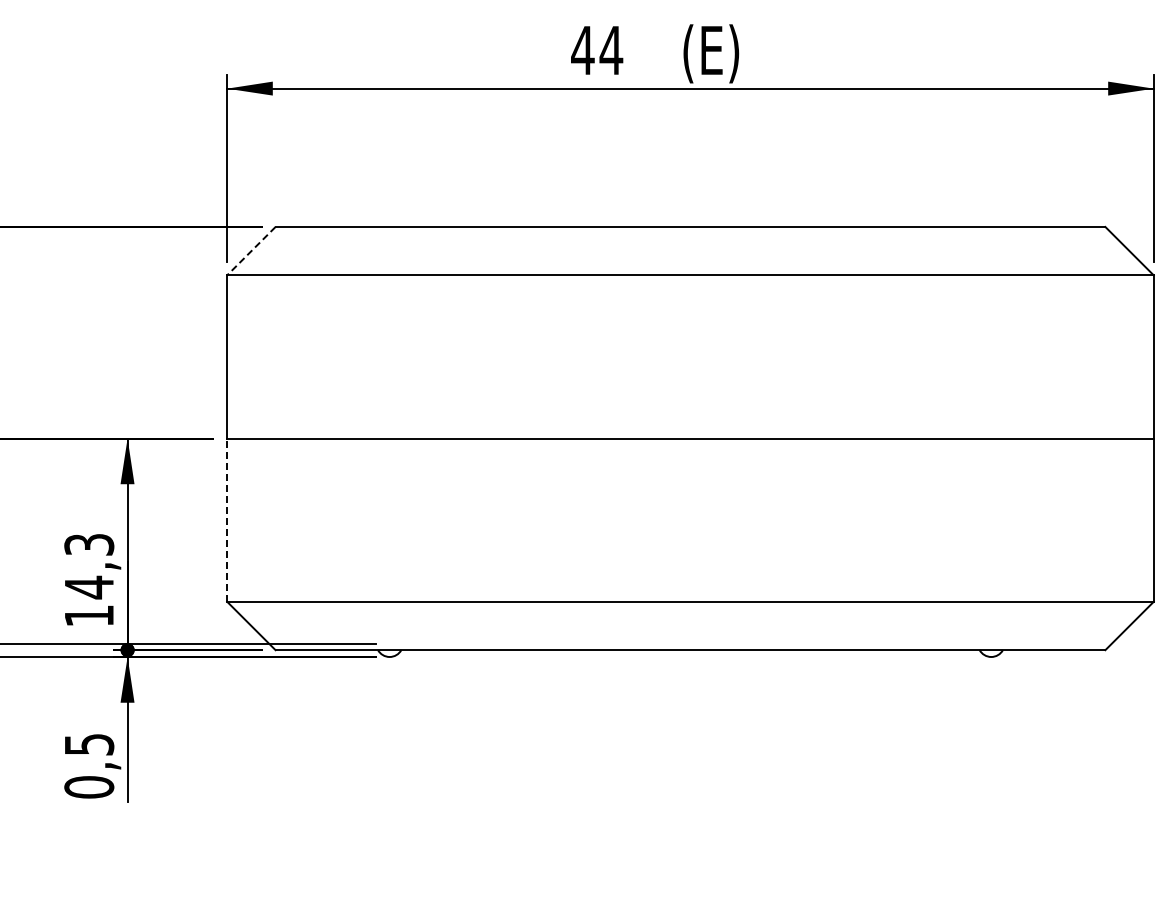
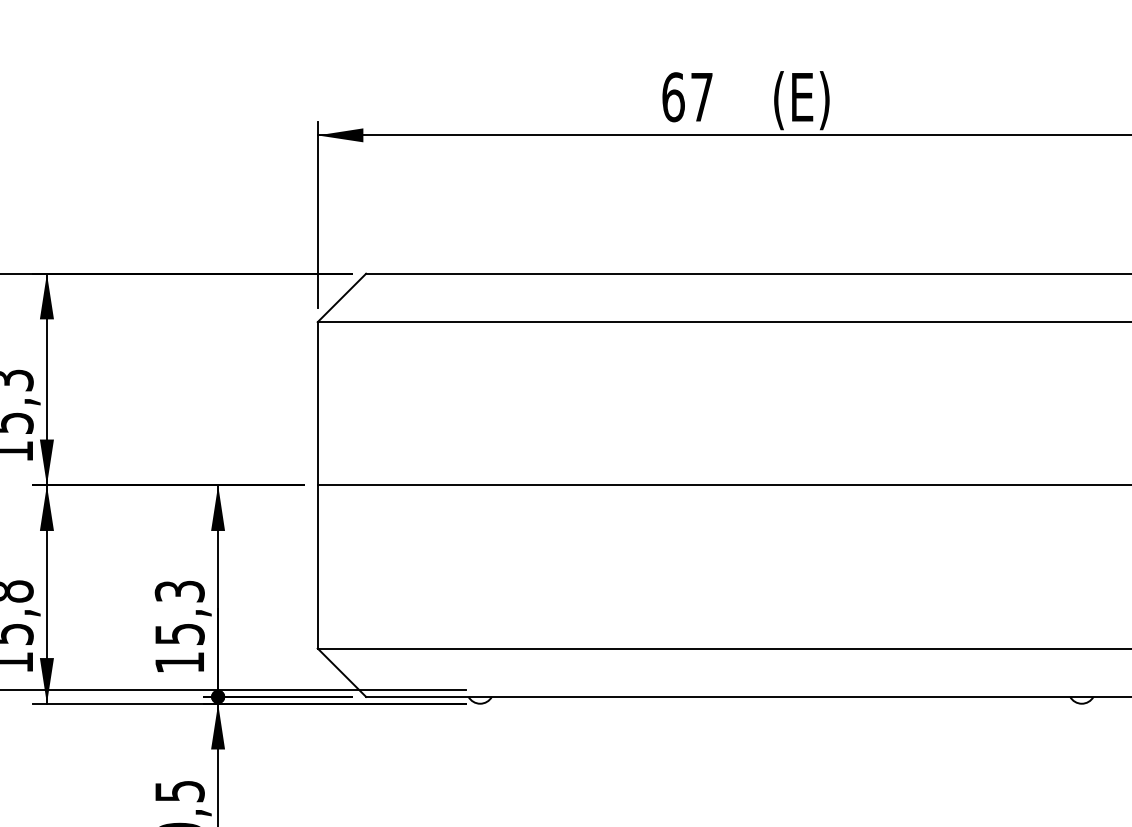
text: (597, 50) -> (688, 97), 44 -> 67
line: (251, 251) -> (342, 298), dashed -> solid
line: (227, 520) -> (318, 567), dashed -> solid
text: (89, 587) -> (180, 634), 14,3 -> 15,3

